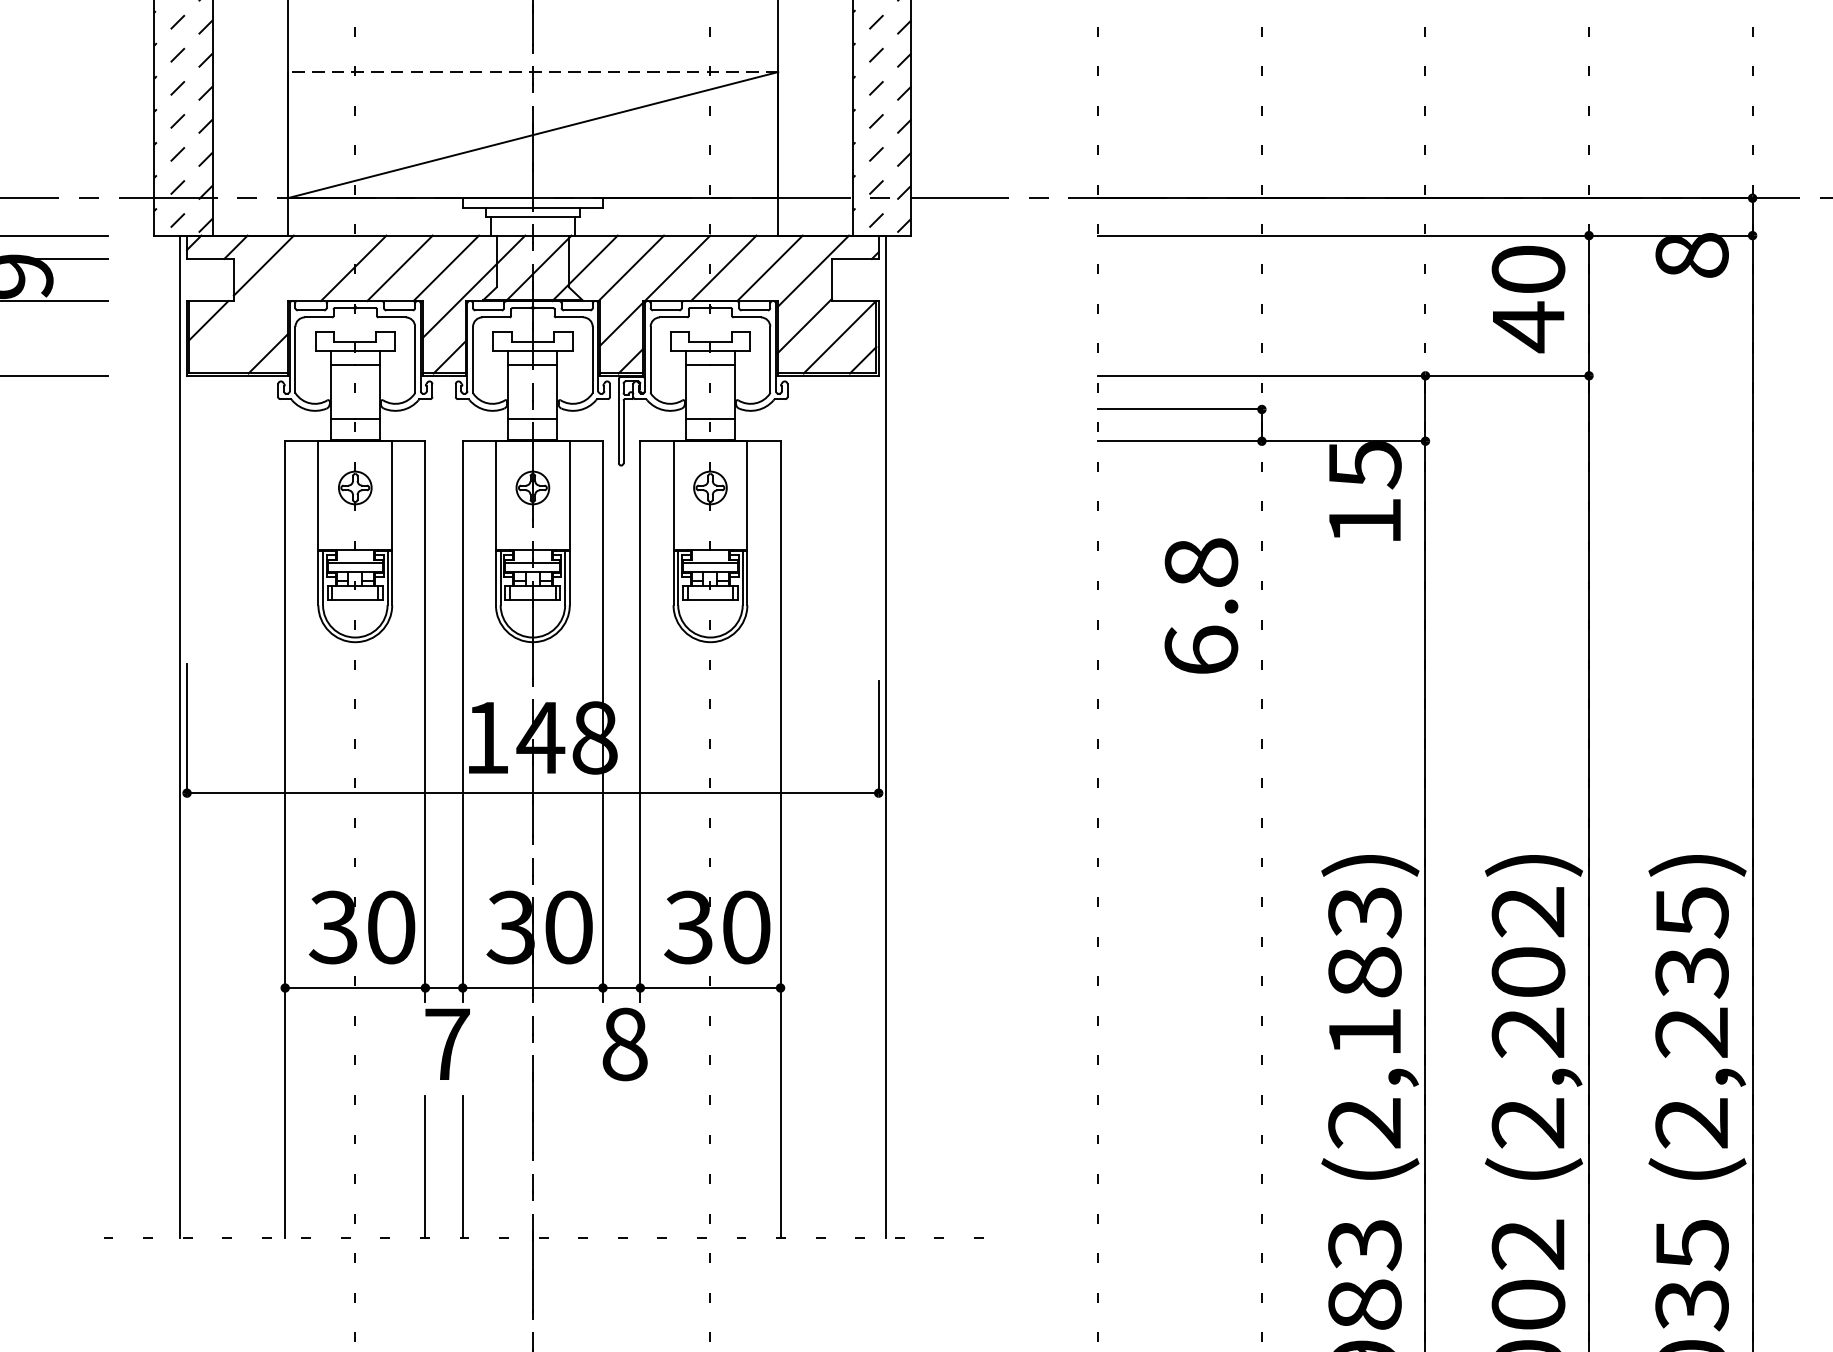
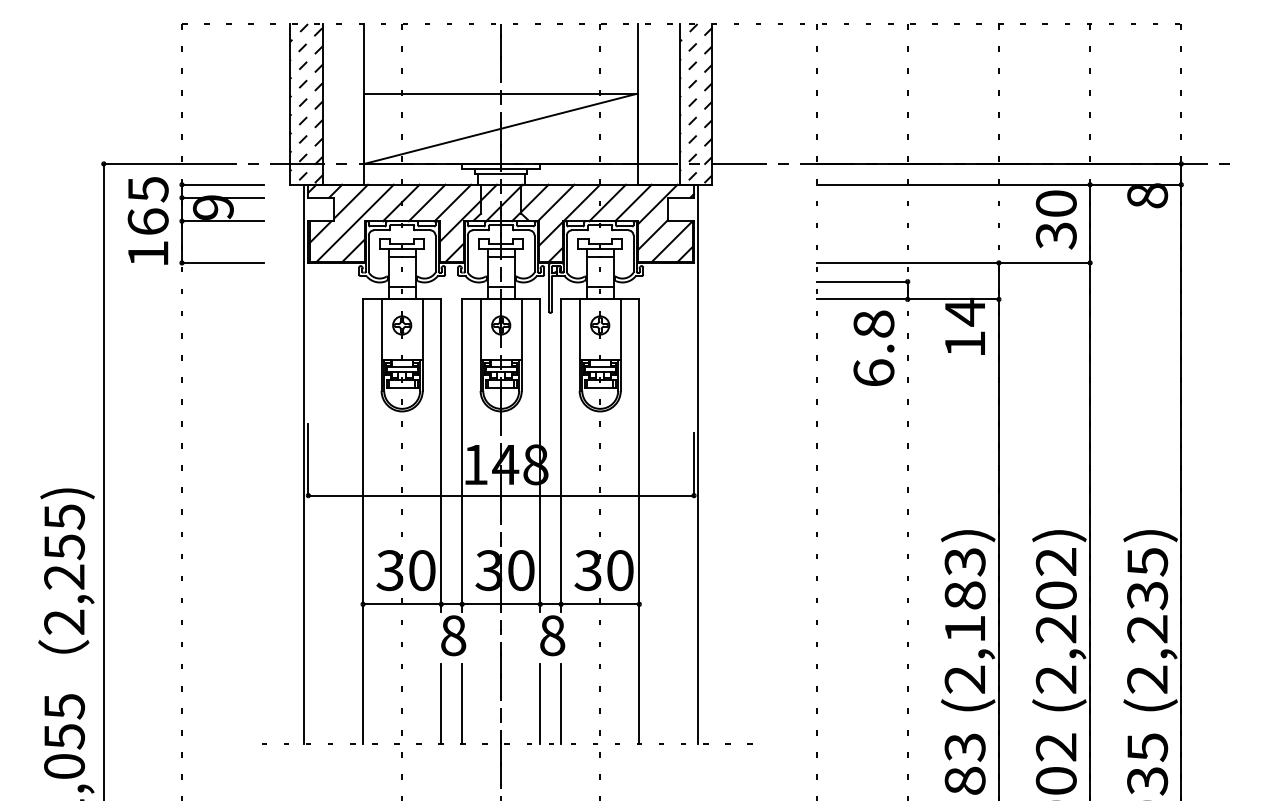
line: (533, 71) -> (501, 93), dashed -> solid
line: (269, 303) -> (354, 222), added
text: (1526, 326) -> (1055, 235), 40 -> 30
text: (1365, 462) -> (965, 311), 15 -> 14
text: (1200, 604) -> (873, 347), moved
text: (447, 1043) -> (453, 635), 7 -> 8
line: (603, 1165) -> (540, 703), added
line: (641, 1165) -> (561, 703), added

